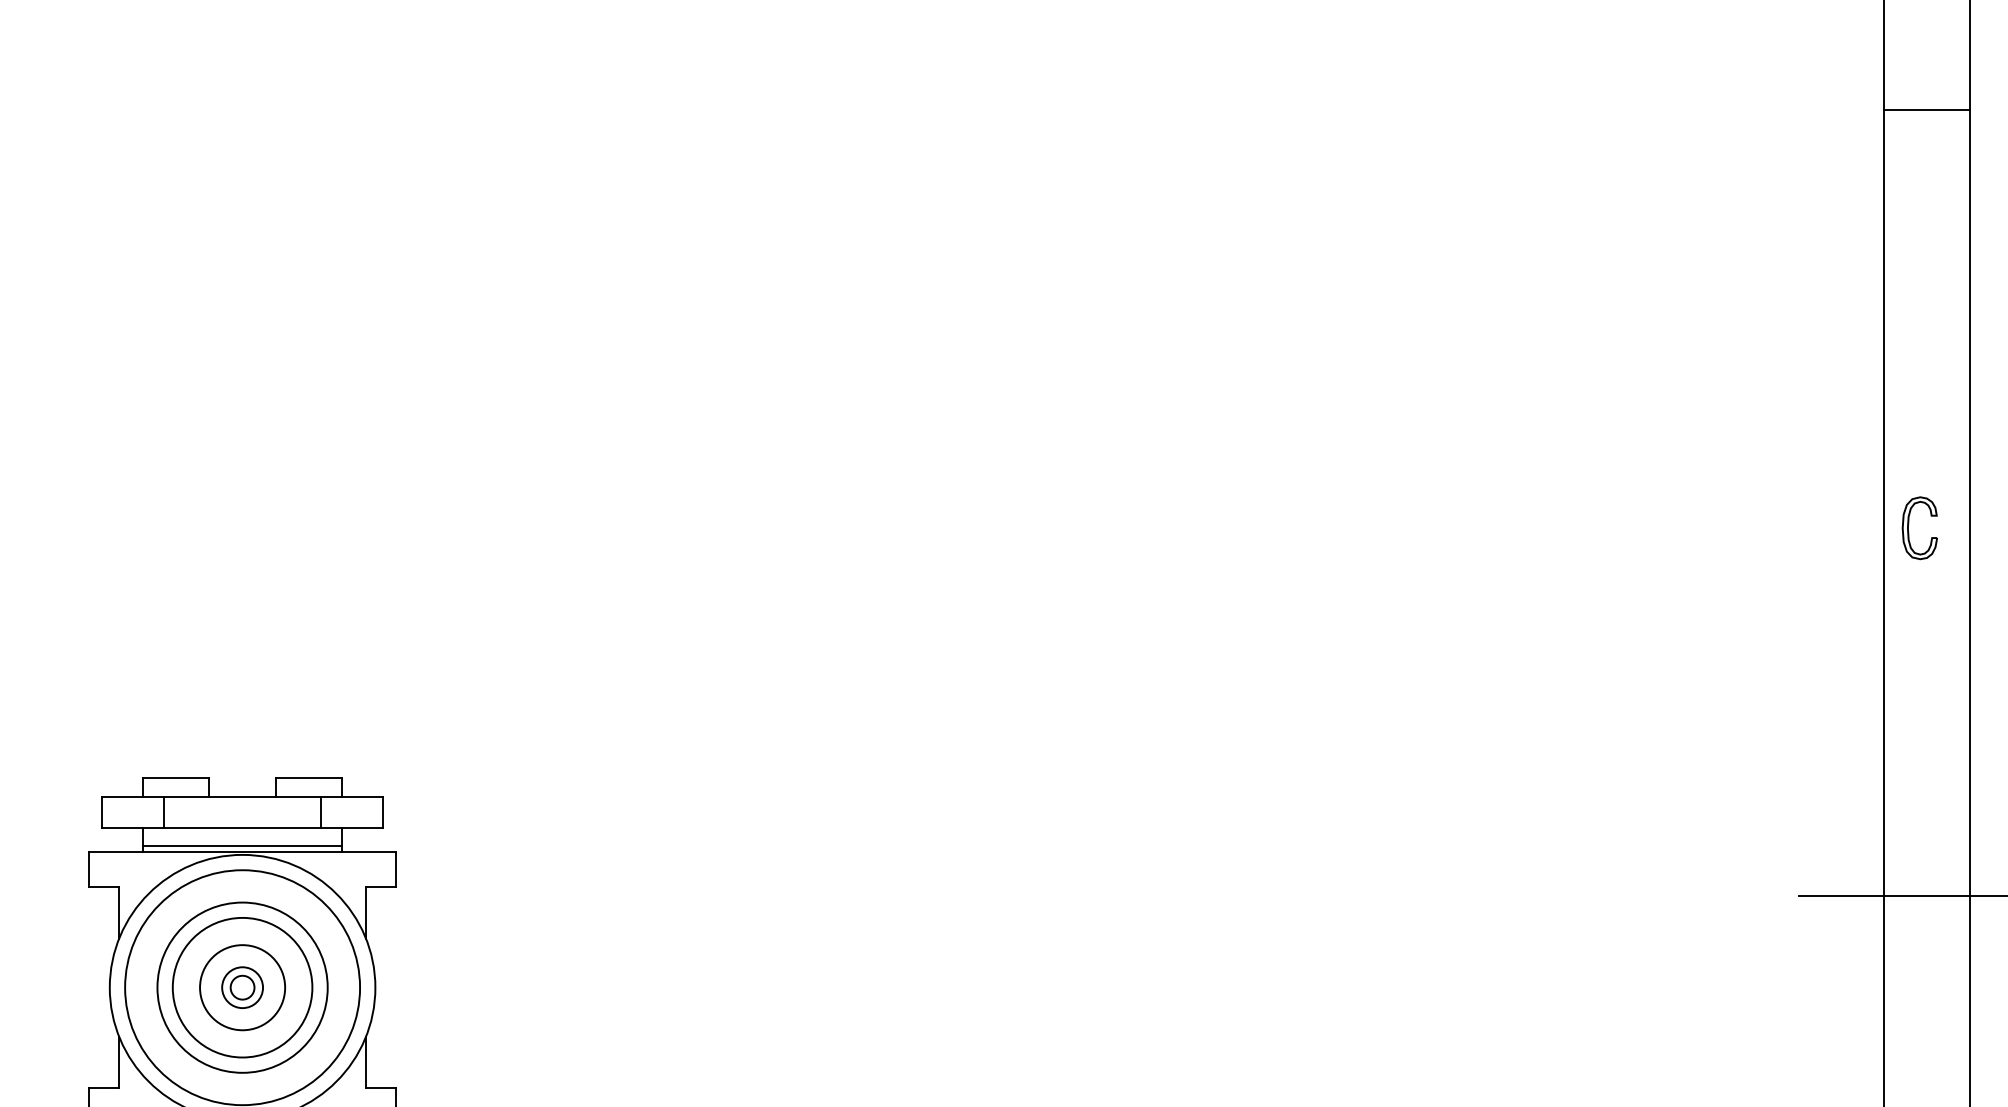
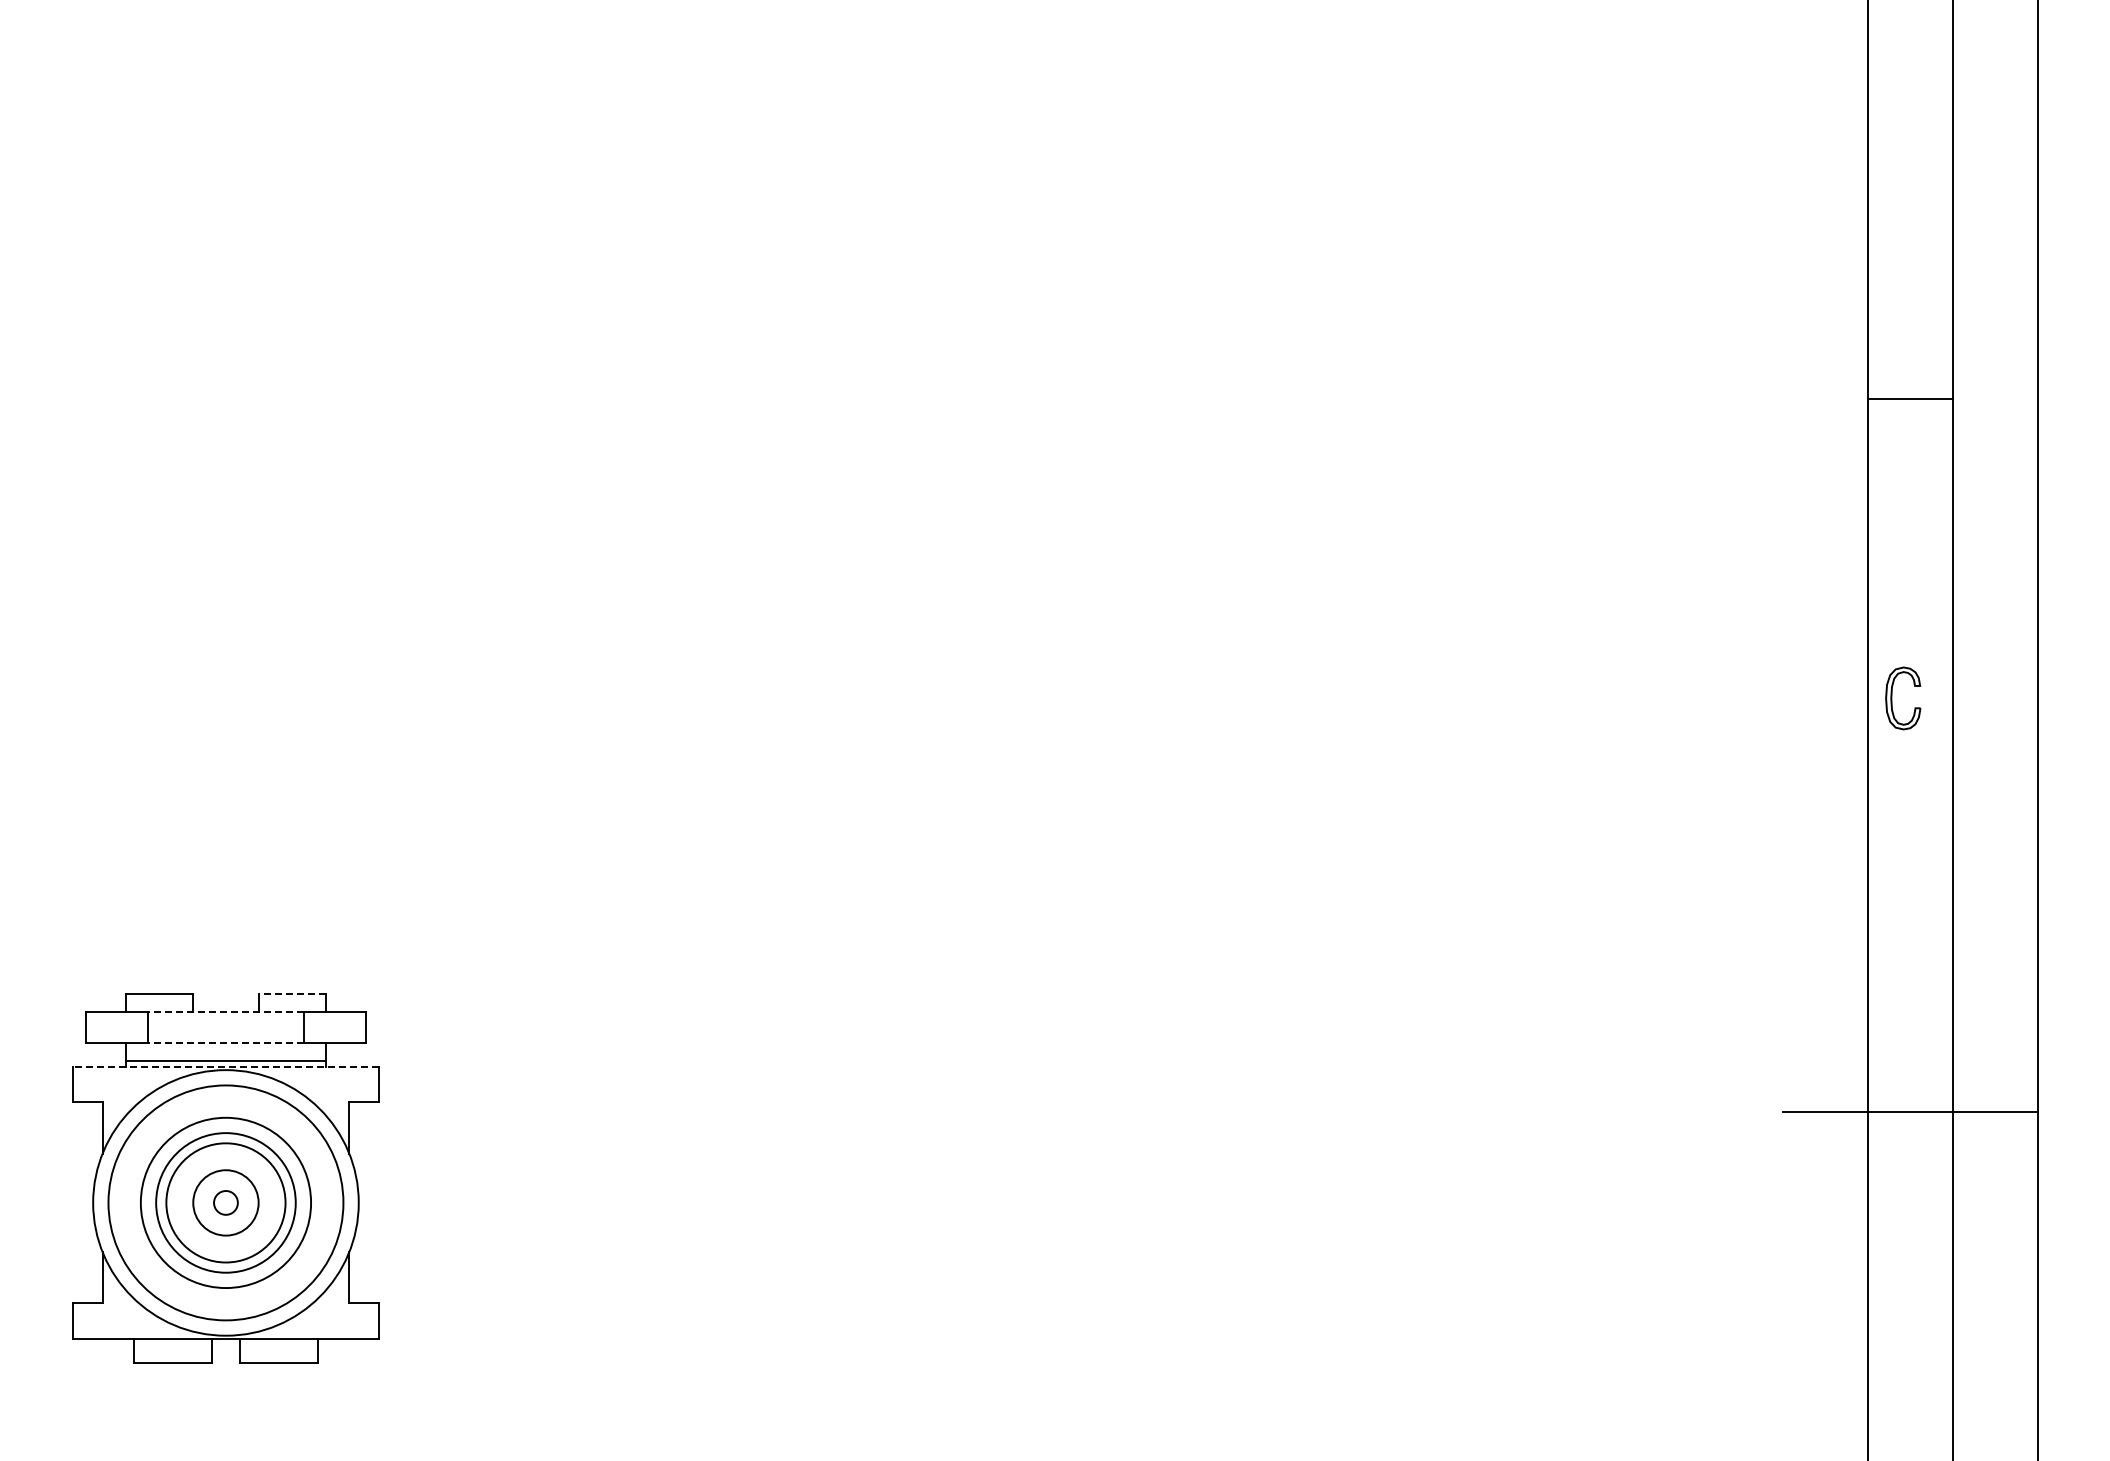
line: (1926, 110) -> (1909, 398), moved
part: (1909, 528) -> (1892, 698), moved
line: (308, 778) -> (291, 993), solid -> dashed
line: (242, 797) -> (225, 1012), solid -> dashed
line: (242, 827) -> (225, 1042), solid -> dashed
line: (242, 851) -> (225, 1066), solid -> dashed
circle: (242, 987) -> (225, 1202), size x1.4
circle: (242, 987) -> (225, 1202), size x1.6

